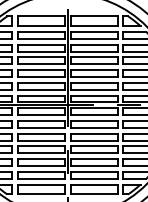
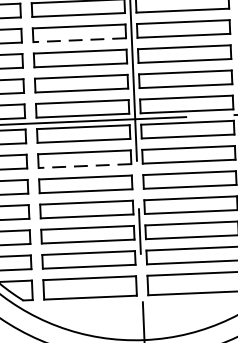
line: (40, 64) -> (77, 40), solid -> dashed
line: (40, 127) -> (83, 165), solid -> dashed

